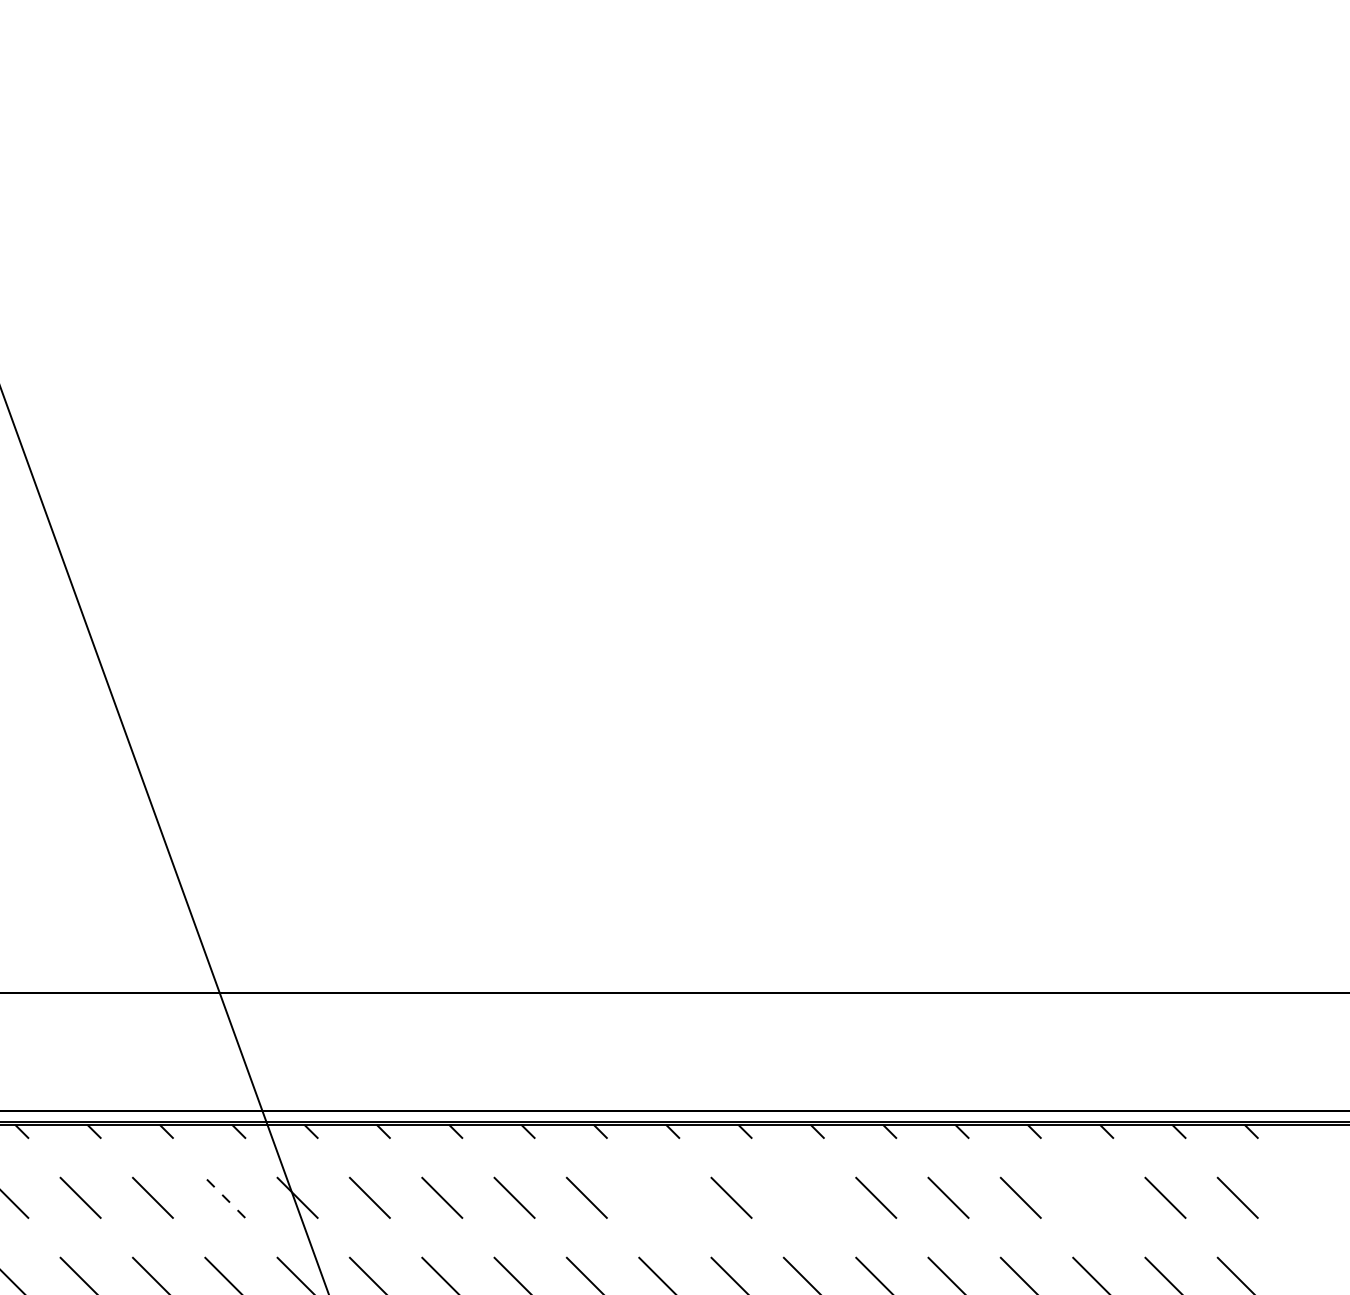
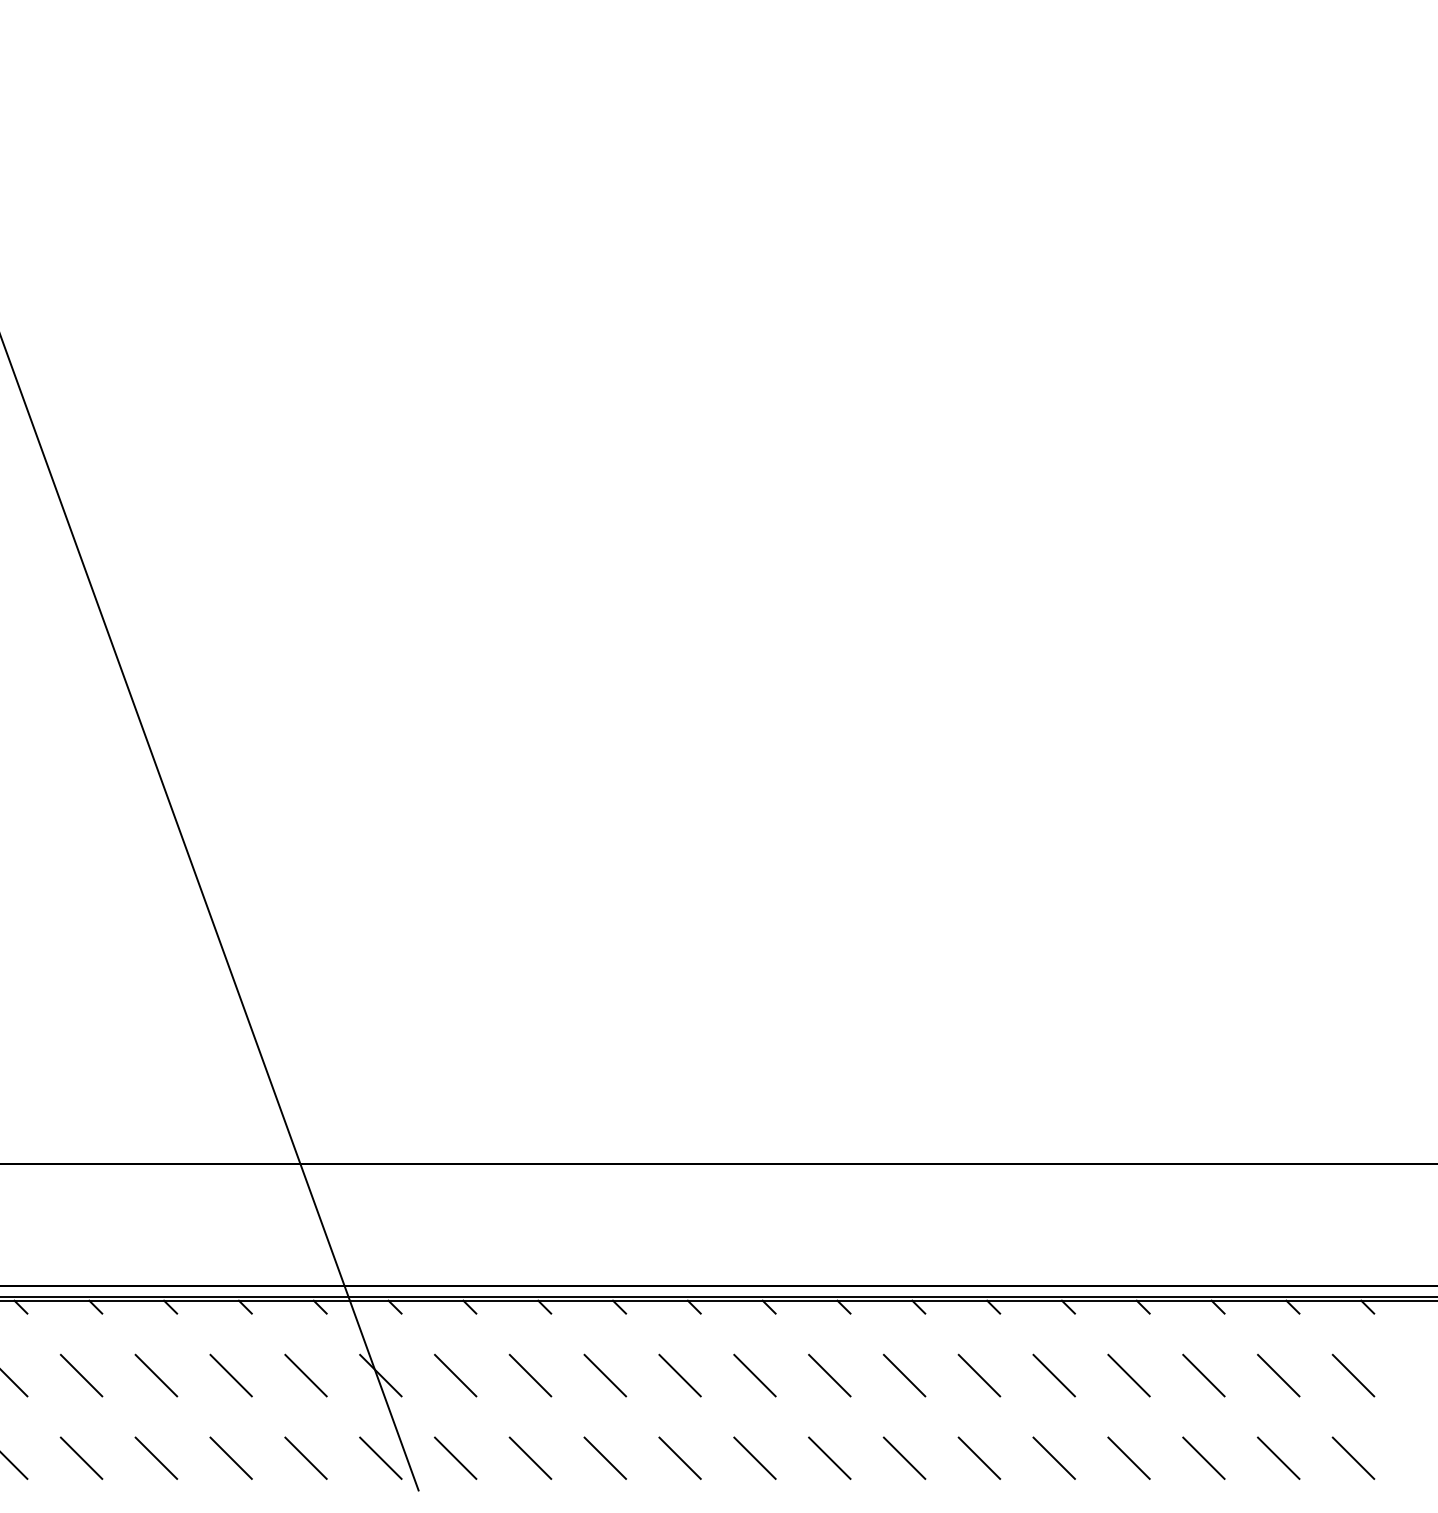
line: (224, 1197) -> (305, 1375), dashed -> solid
line: (658, 1197) -> (754, 1375), added
line: (803, 1197) -> (904, 1375), added
line: (1092, 1197) -> (1203, 1375), added

